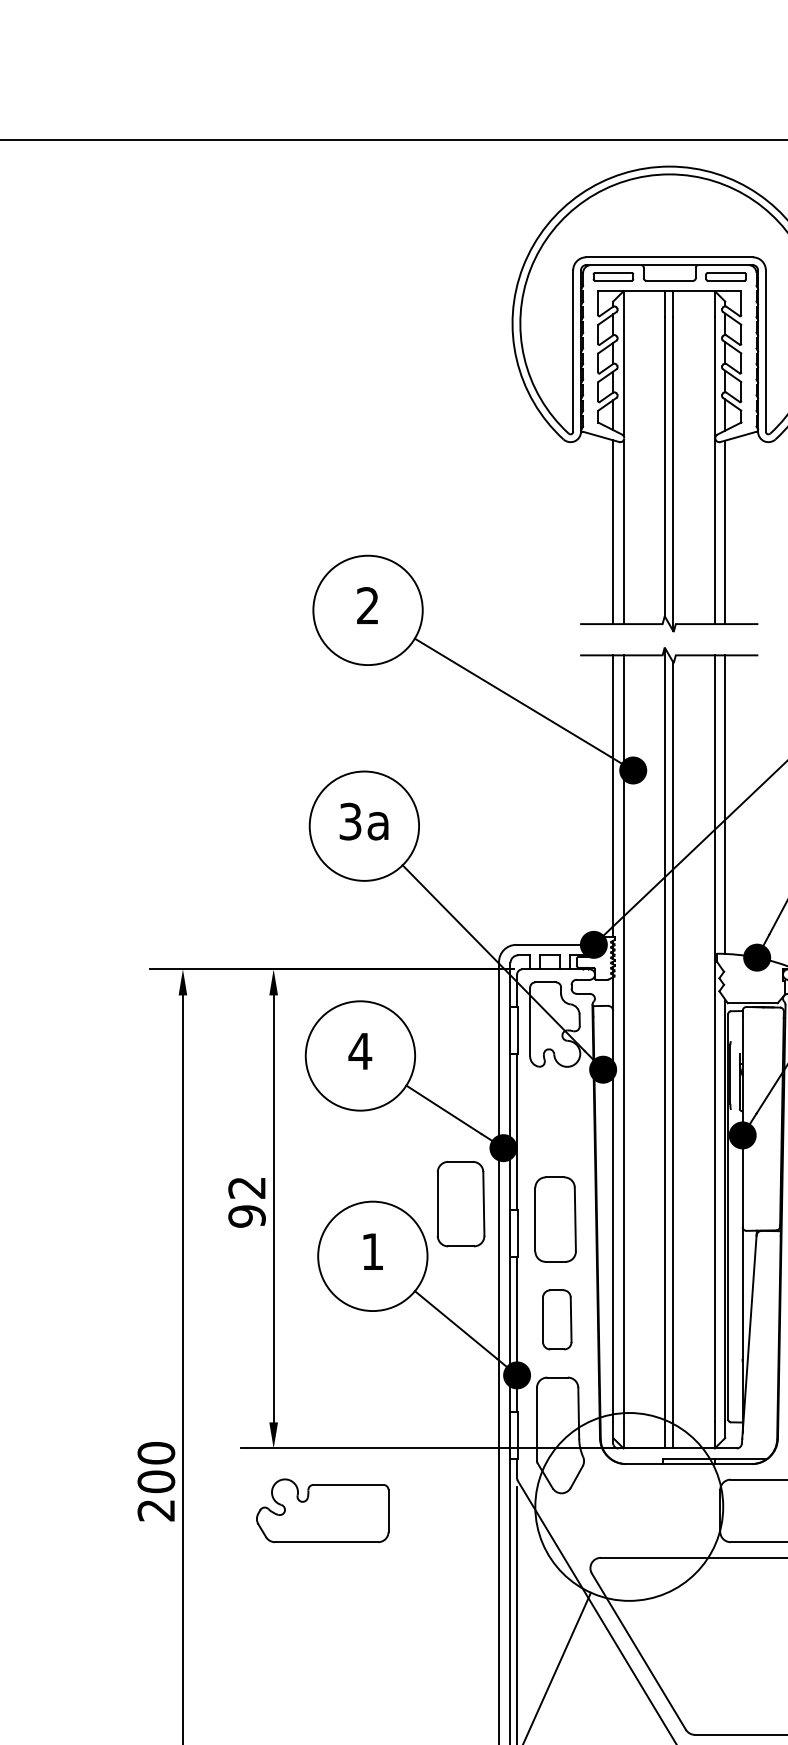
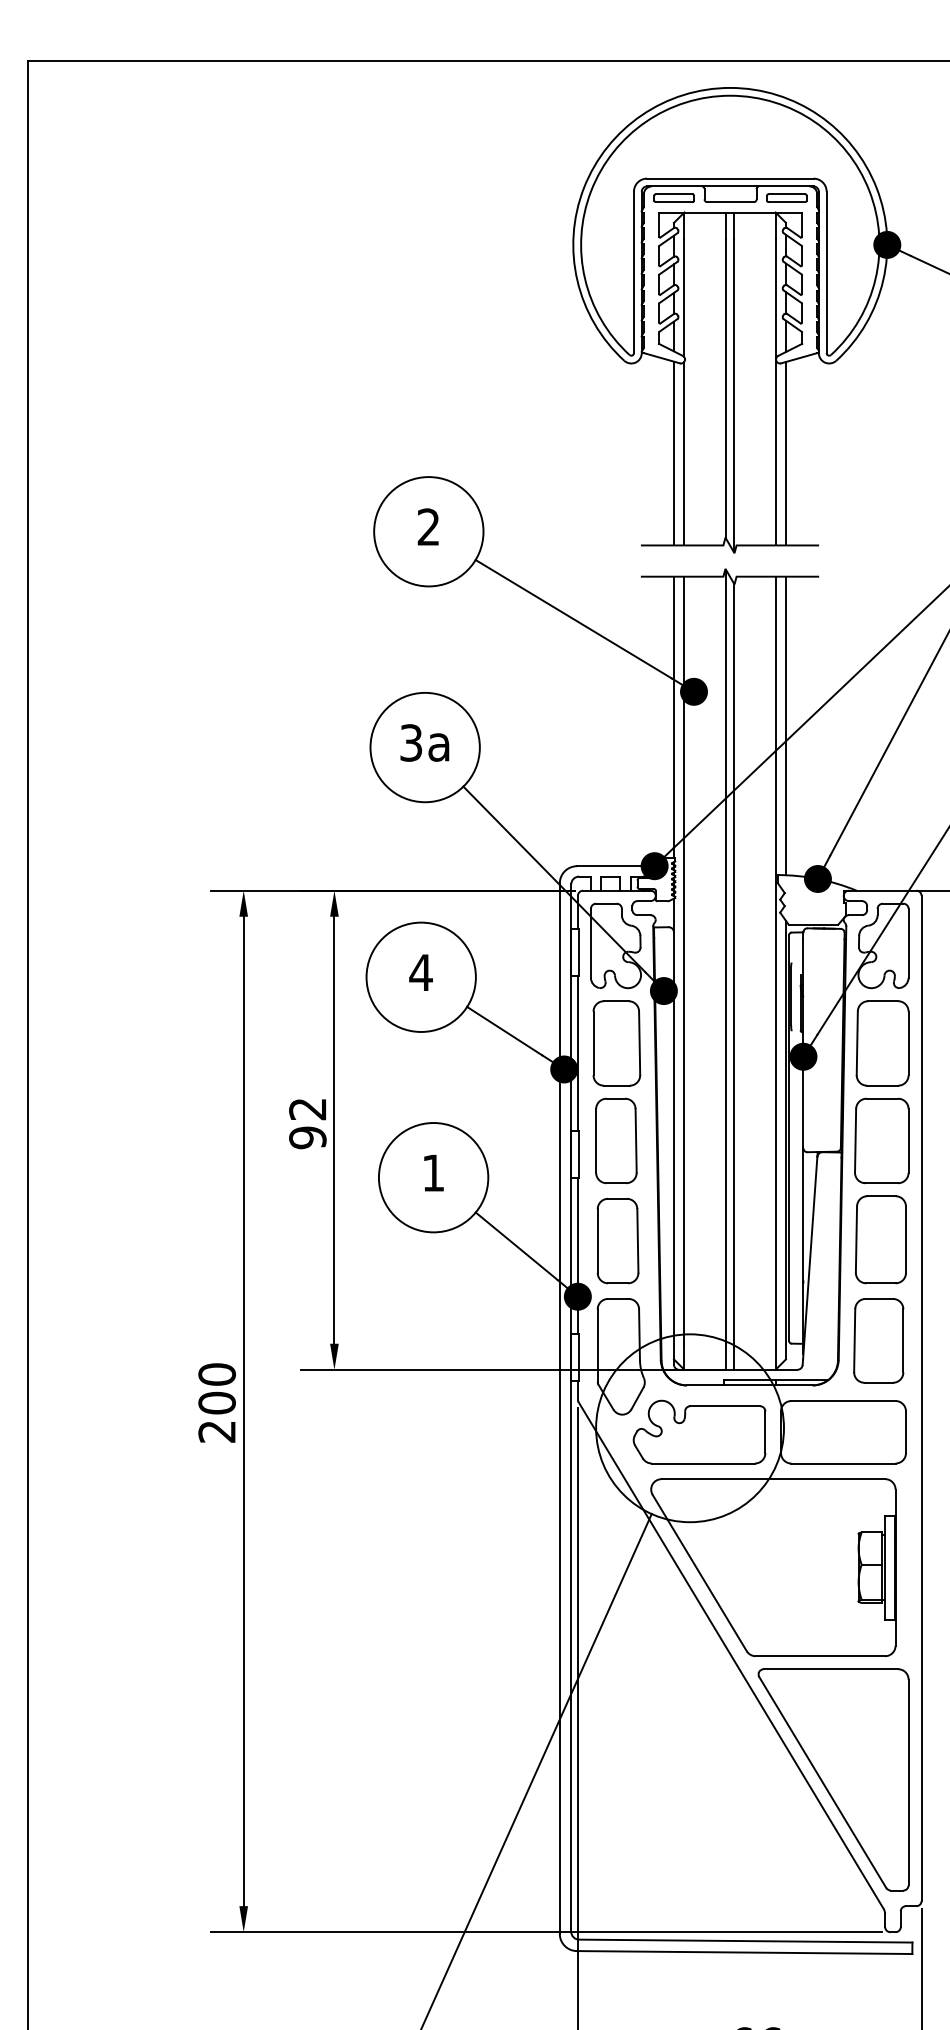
part: (460, 1204) -> (616, 1043), moved
part: (556, 1320) -> (617, 1241), size x1.43
part: (322, 1510) -> (699, 1431), moved

